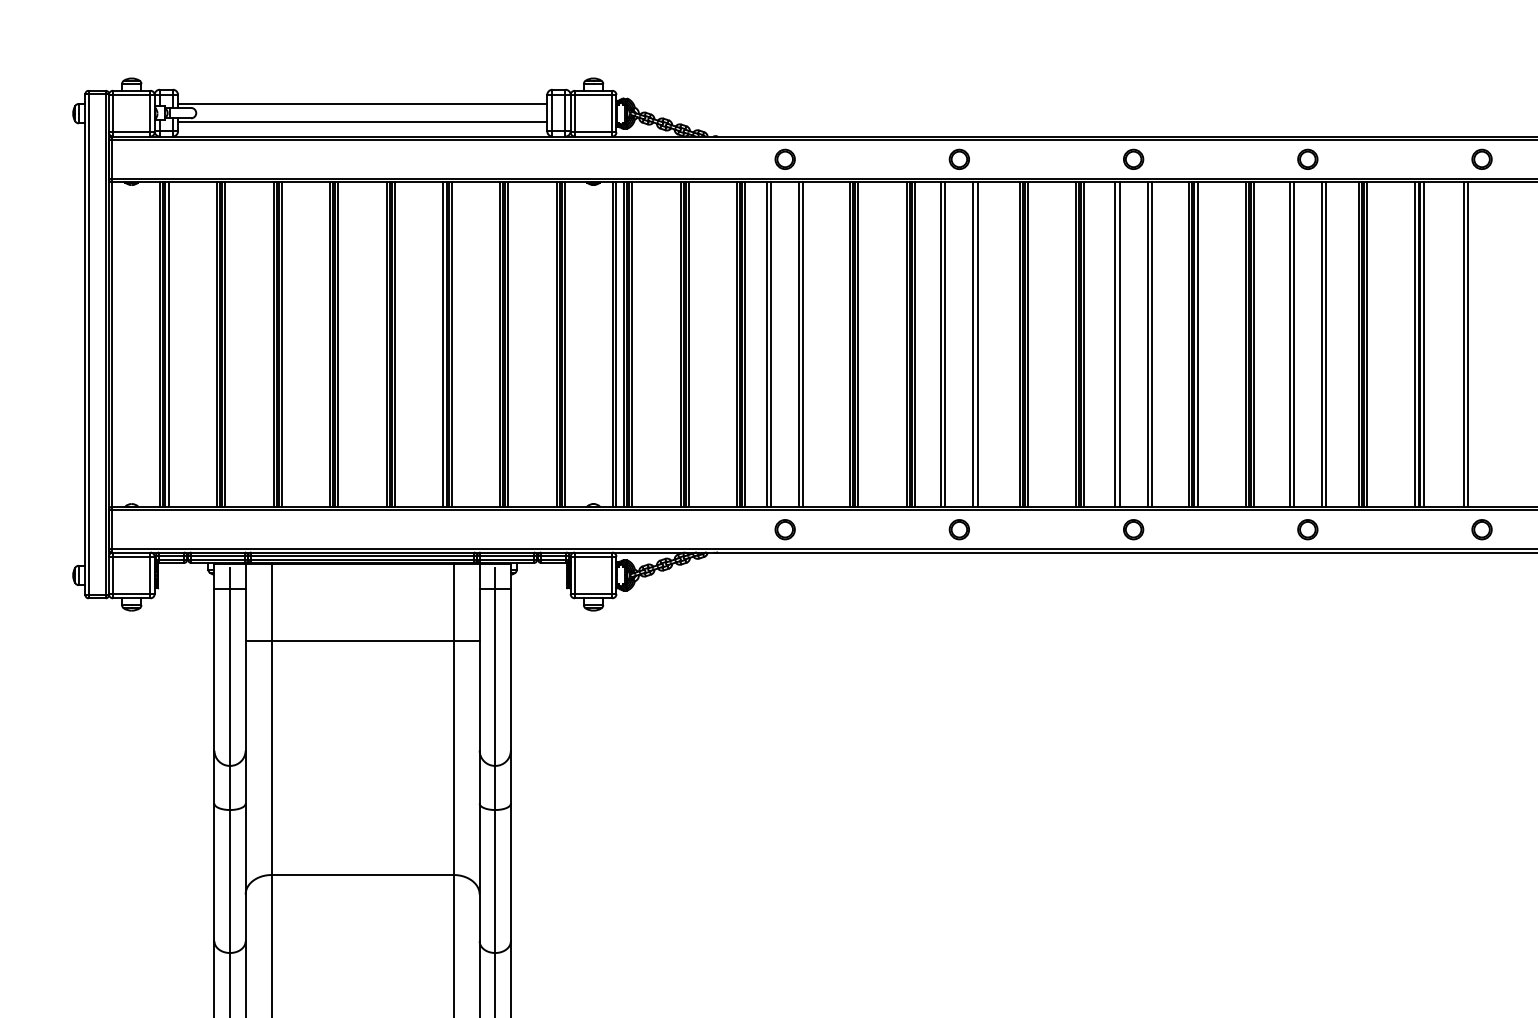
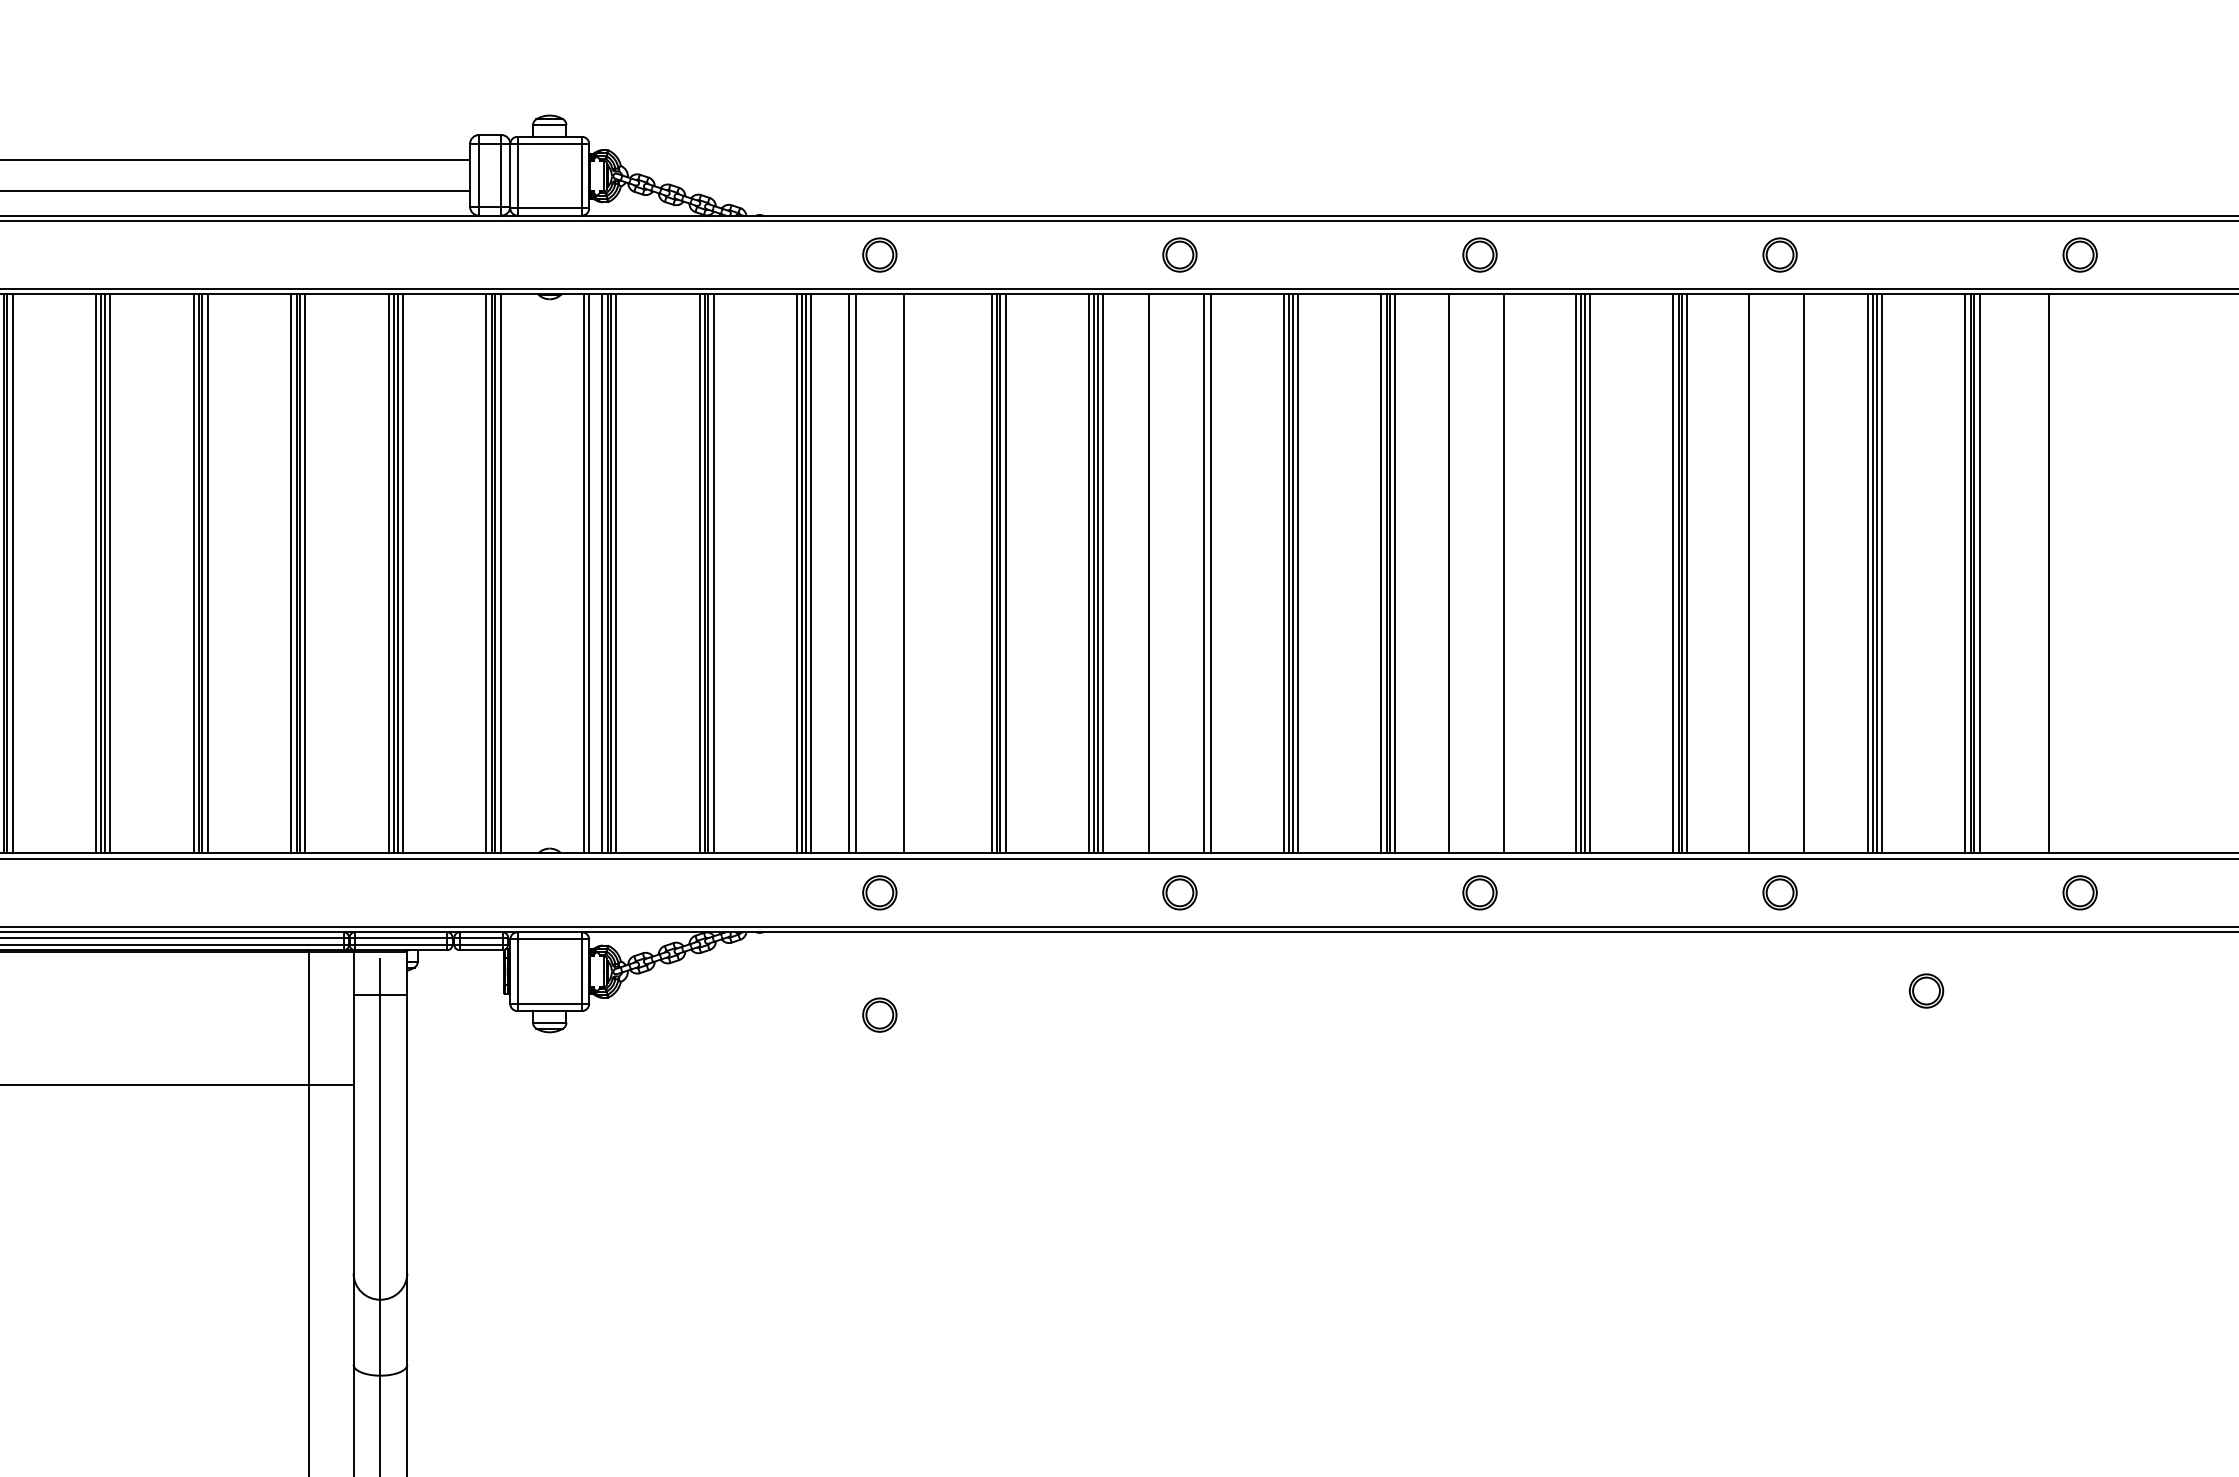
line: (803, 344) -> (911, 573), removed
line: (945, 344) -> (1155, 573), removed
line: (1119, 344) -> (1455, 573), removed
line: (1151, 344) -> (1510, 573), removed
line: (1293, 344) -> (1755, 573), removed
line: (1326, 344) -> (1812, 573), removed
line: (1468, 344) -> (2056, 573), removed
part: (1392, 586) -> (1925, 990), added
part: (784, 600) -> (878, 1014), added

